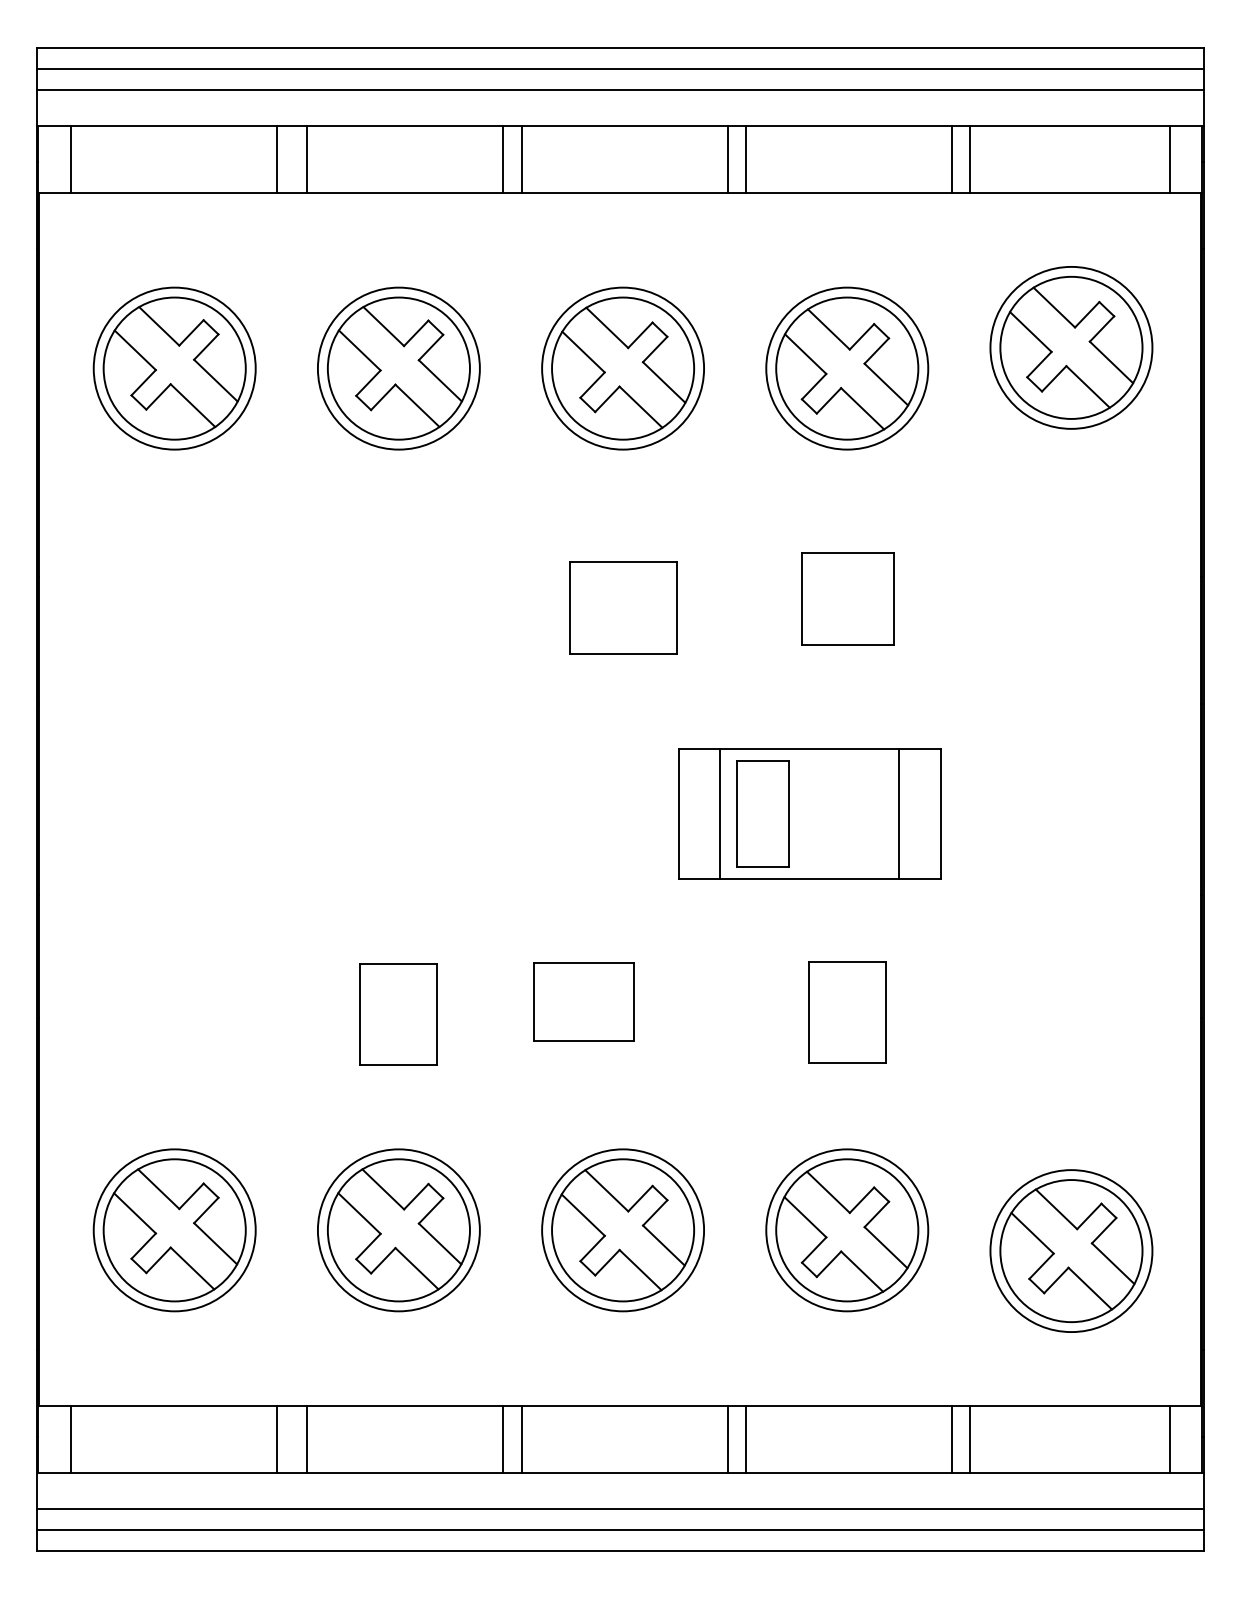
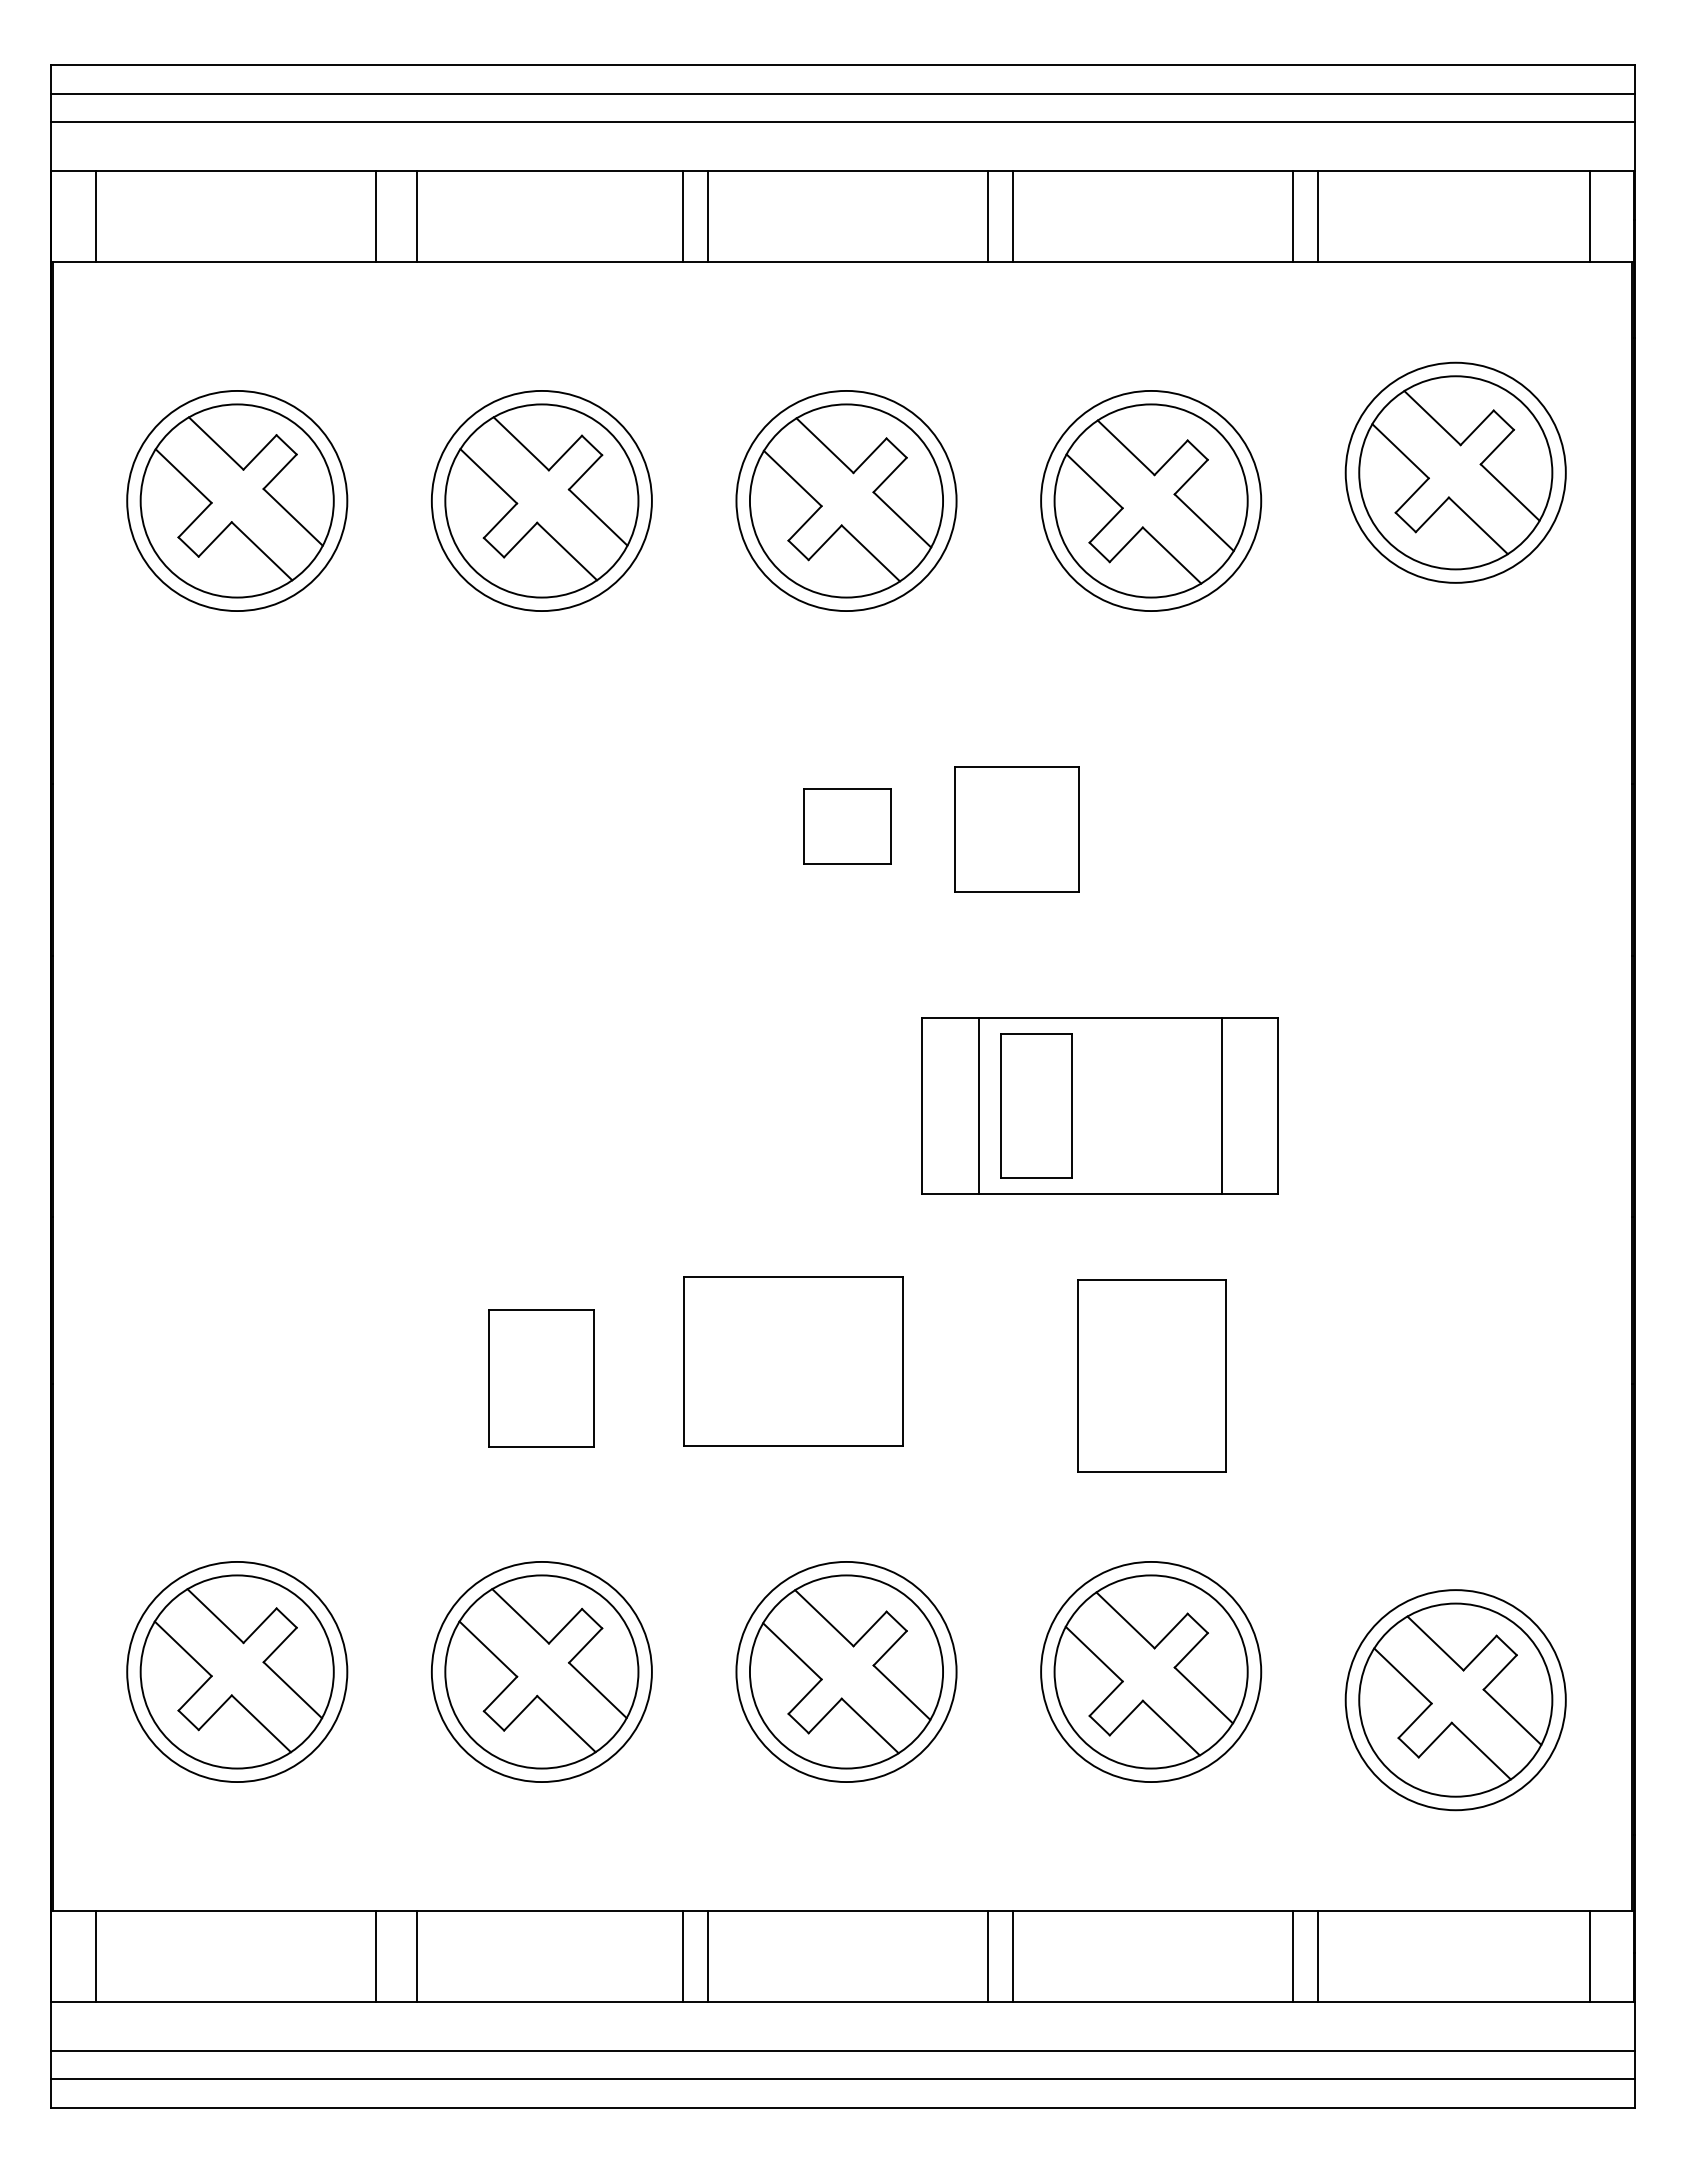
part: (847, 598) -> (1016, 829), moved
part: (623, 608) -> (847, 826), size x0.6
part: (584, 1001) -> (793, 1361), size x1.6
part: (847, 1012) -> (1151, 1376), size x1.4

